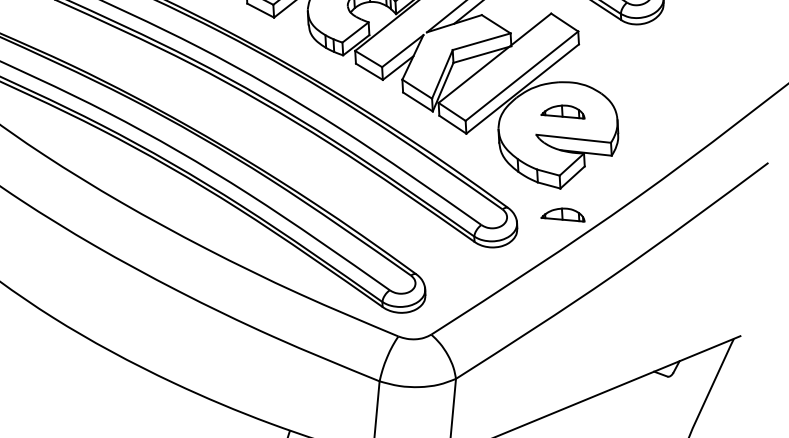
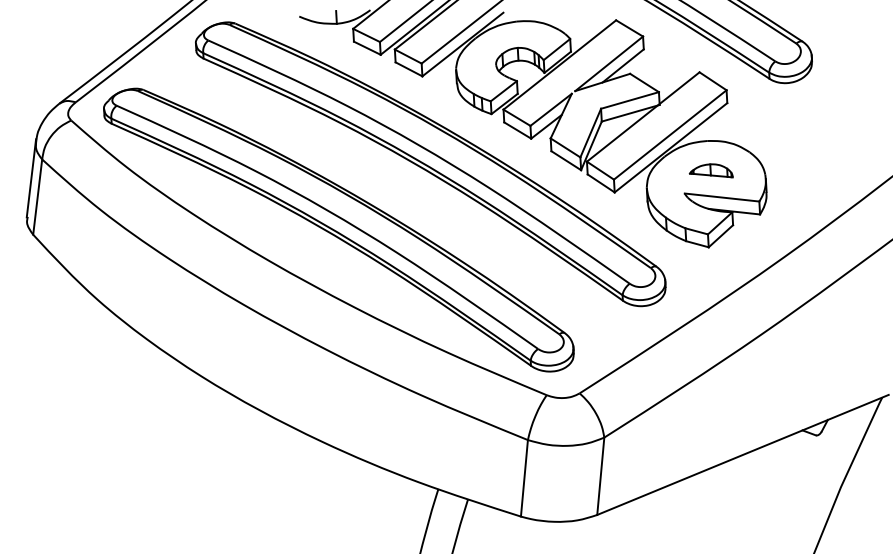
part: (562, 214) -> (710, 273), removed

